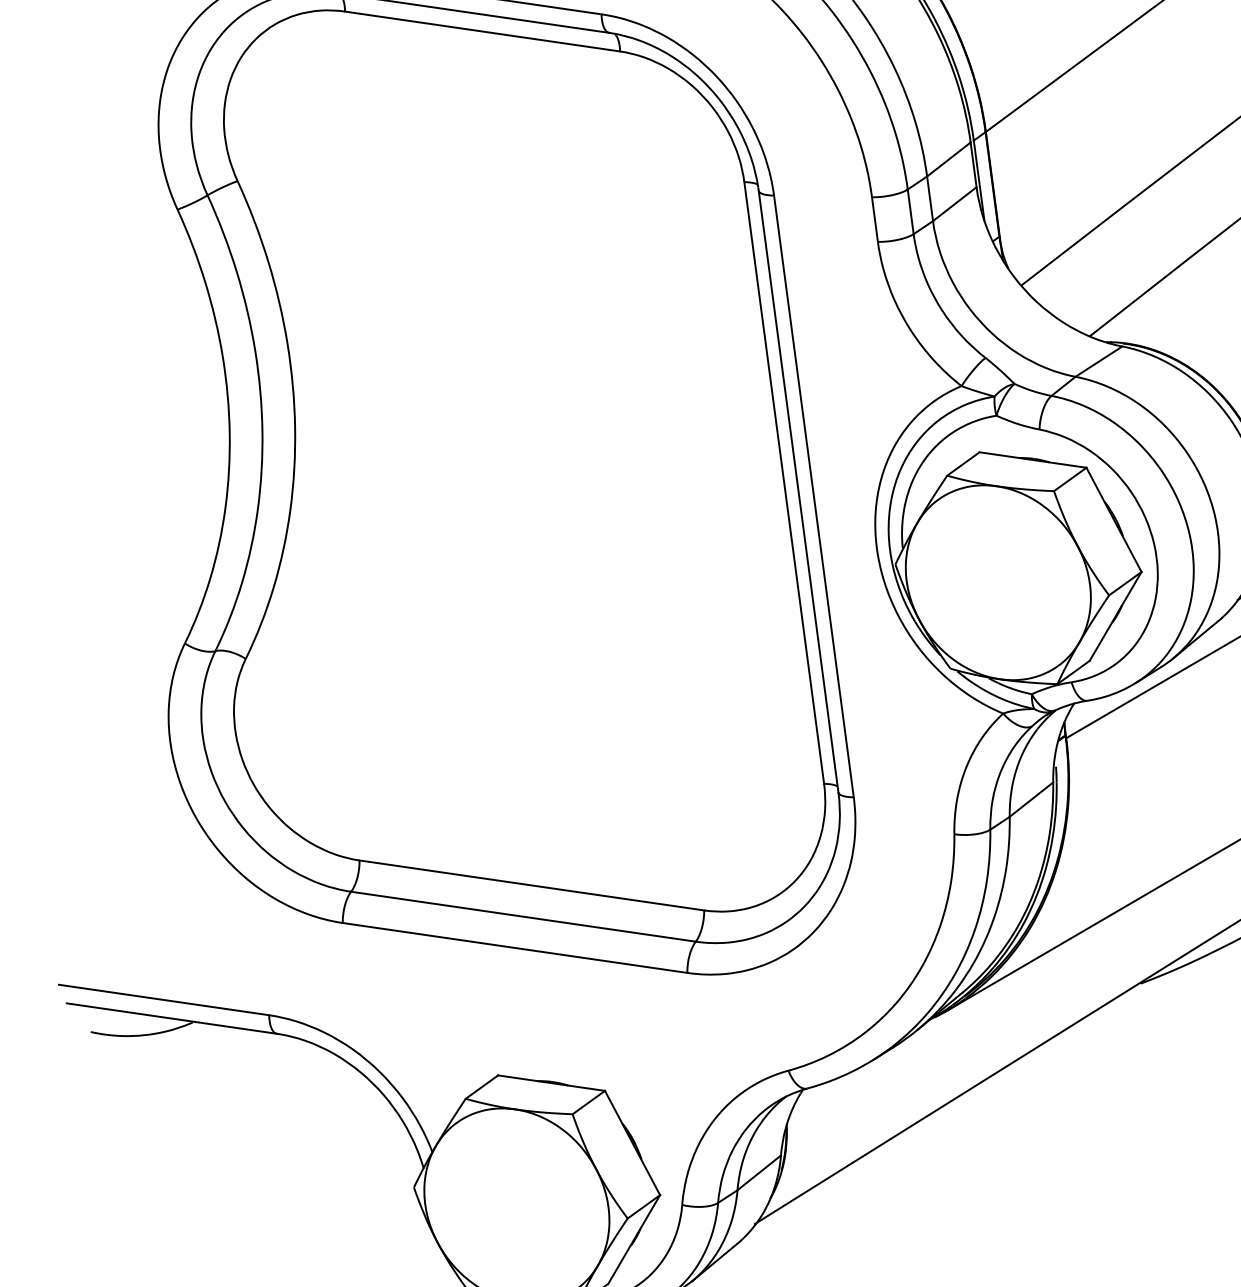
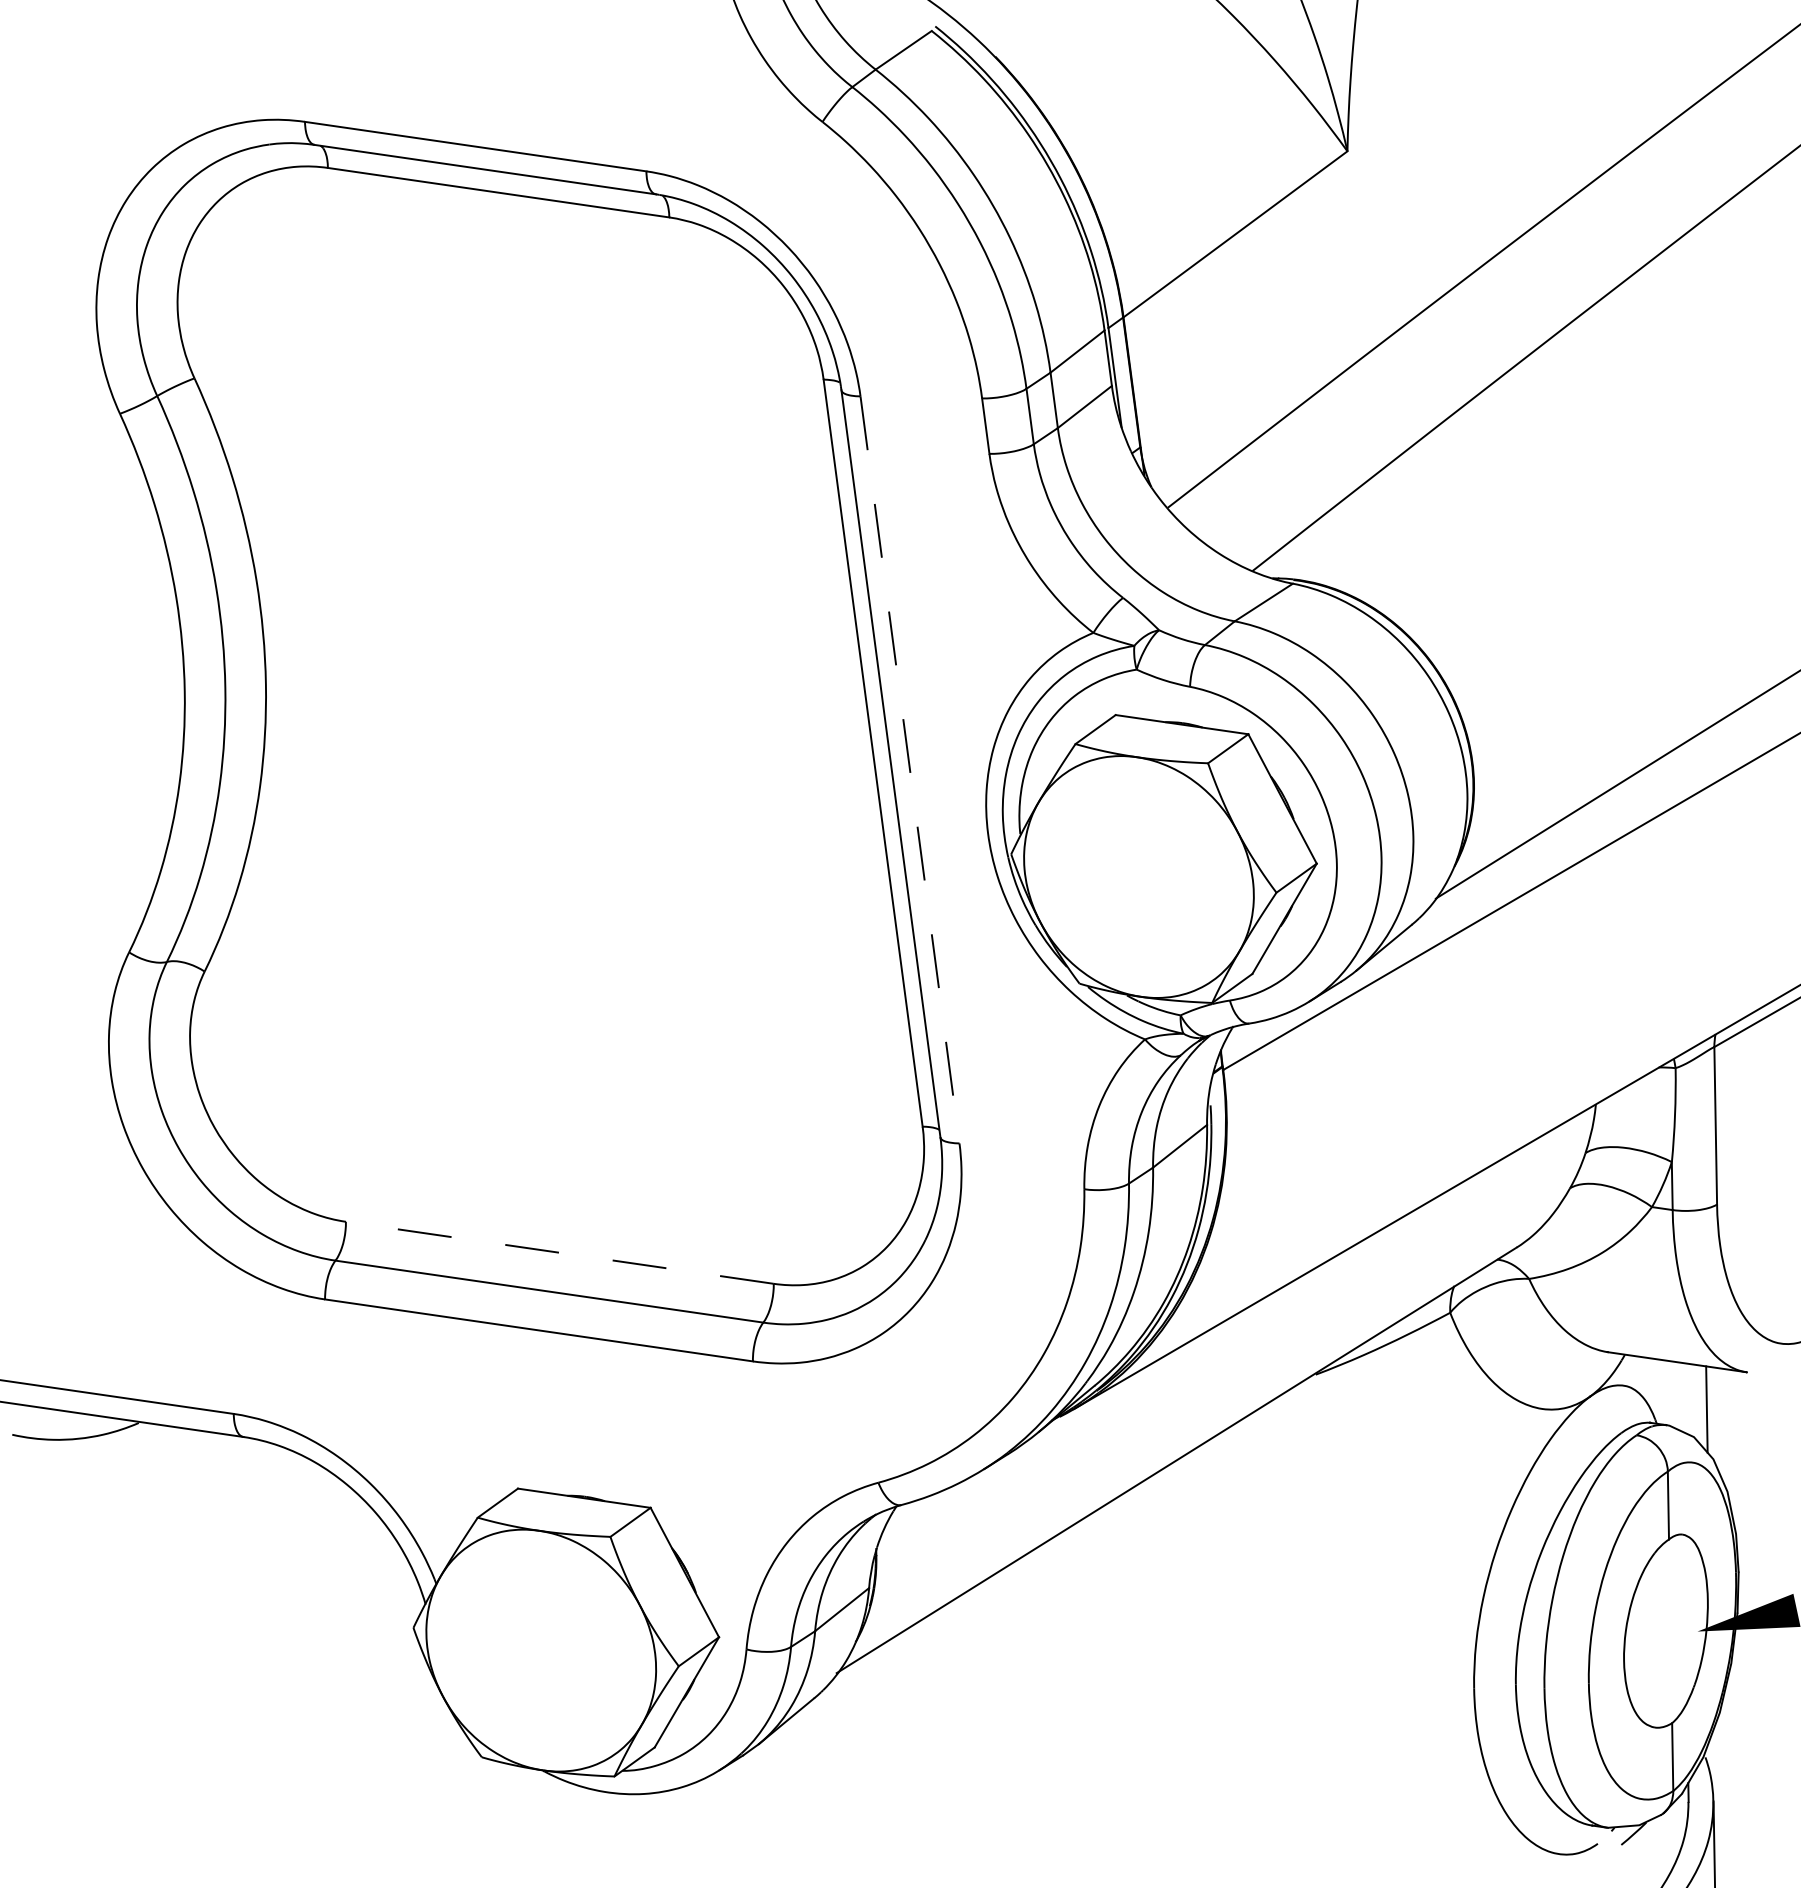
line: (814, 496) -> (910, 769), solid -> dashed
line: (531, 885) -> (559, 1252), solid -> dashed

